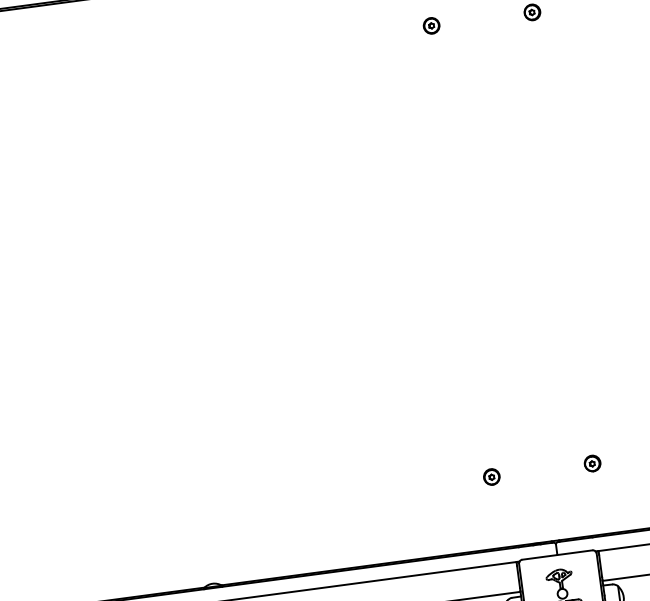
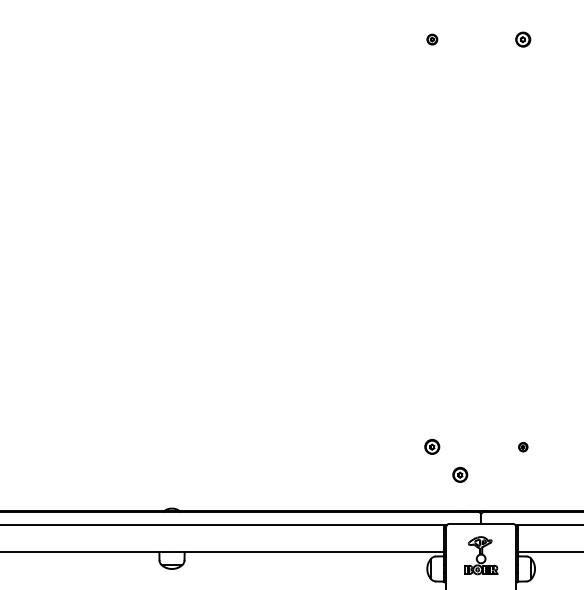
part: (431, 25) -> (432, 39), size x0.7
part: (592, 464) -> (523, 447), size x0.6
part: (527, 503) -> (460, 474), added

